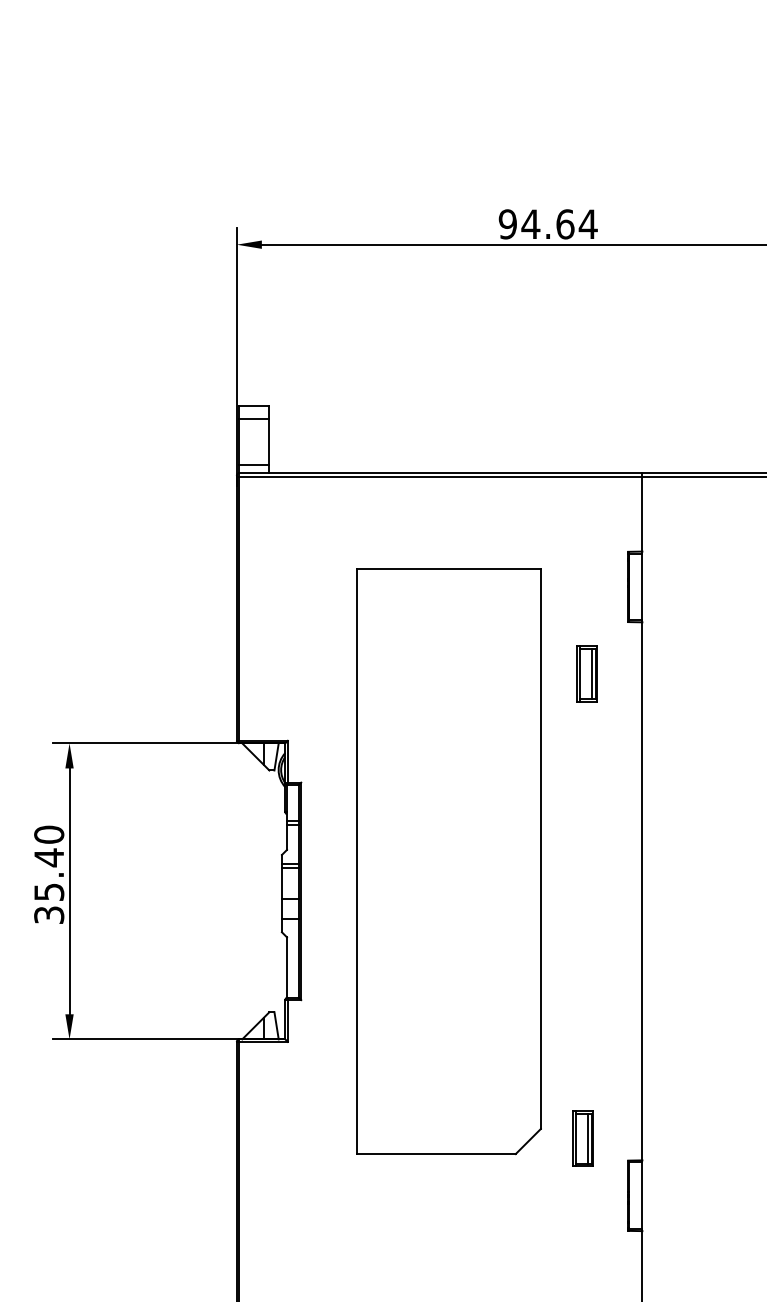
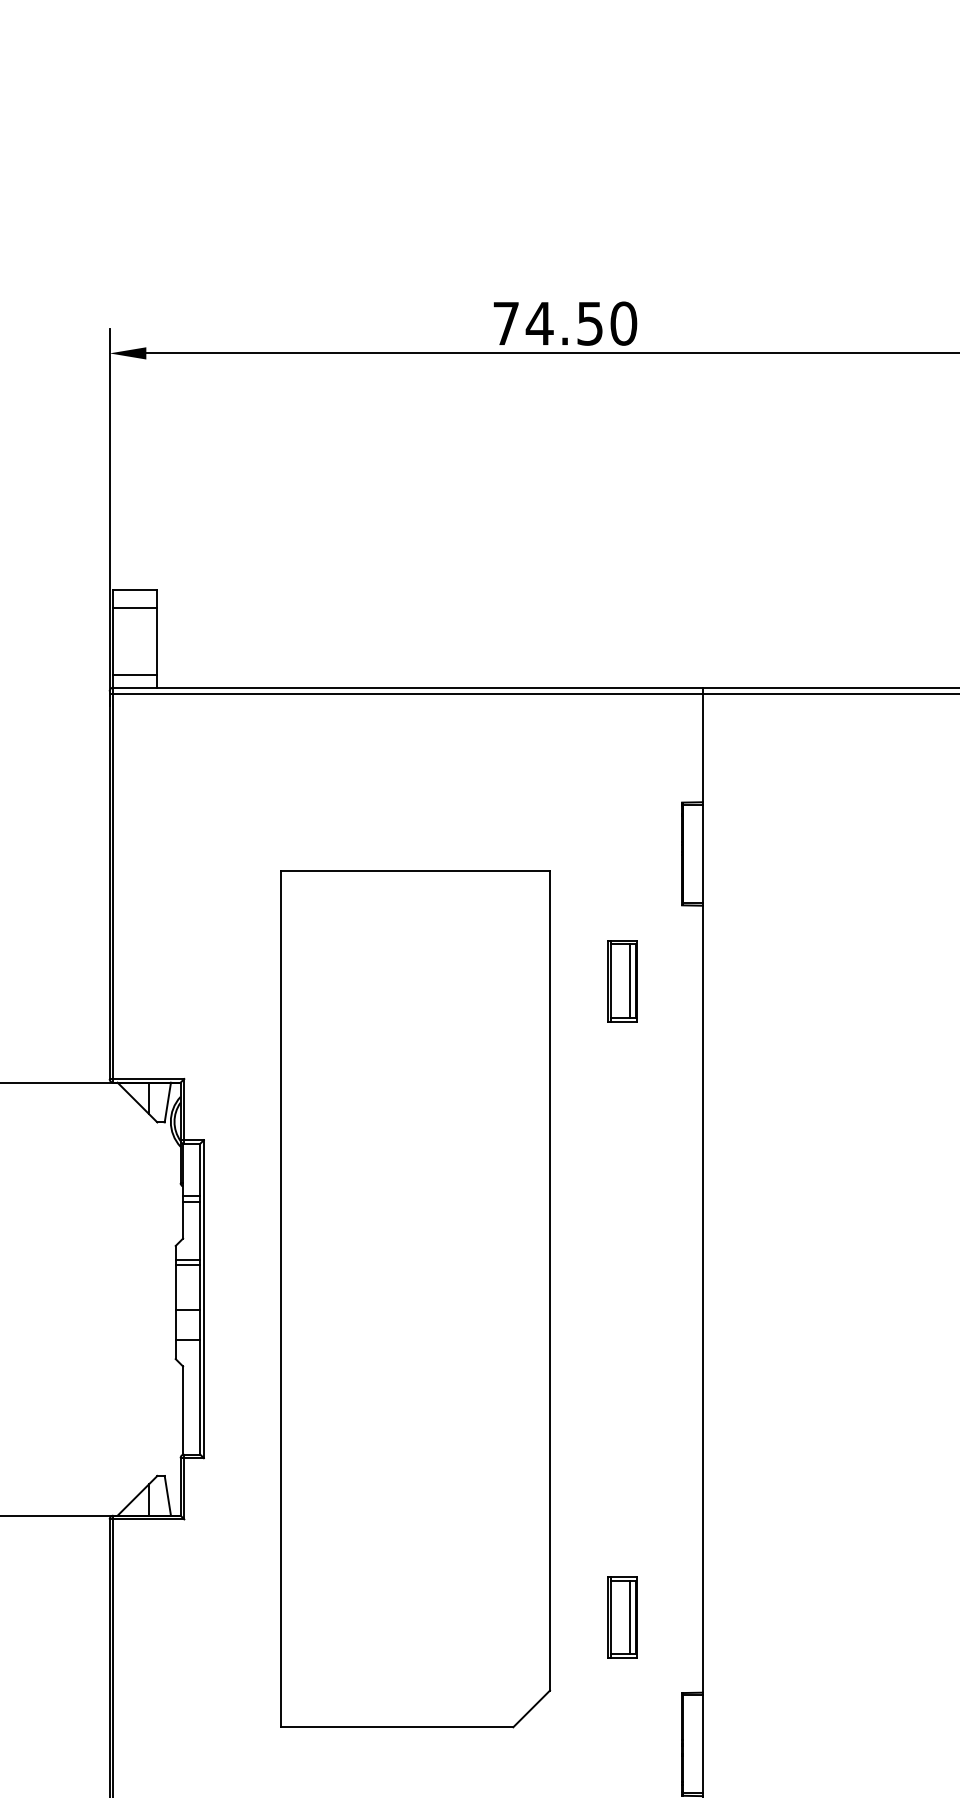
text: (547, 224) -> (564, 323), 94.64 -> 74.50
part: (448, 861) -> (414, 1299), moved
part: (582, 1138) -> (621, 1616), moved

